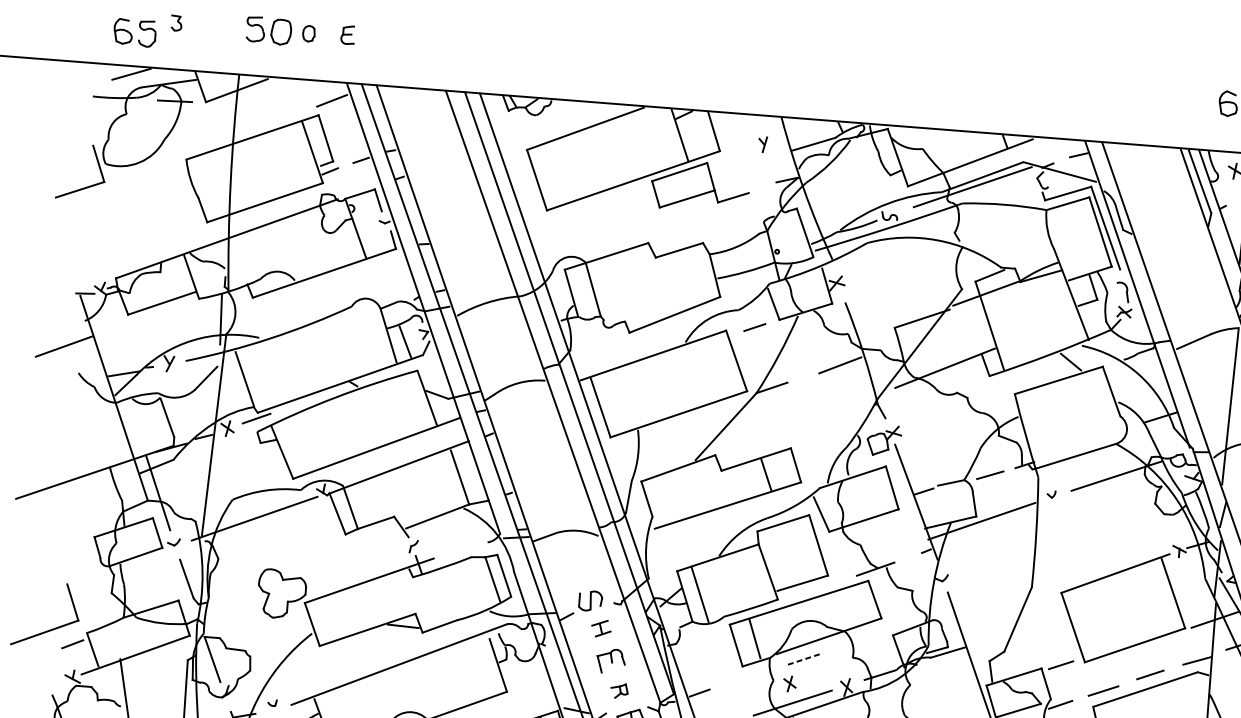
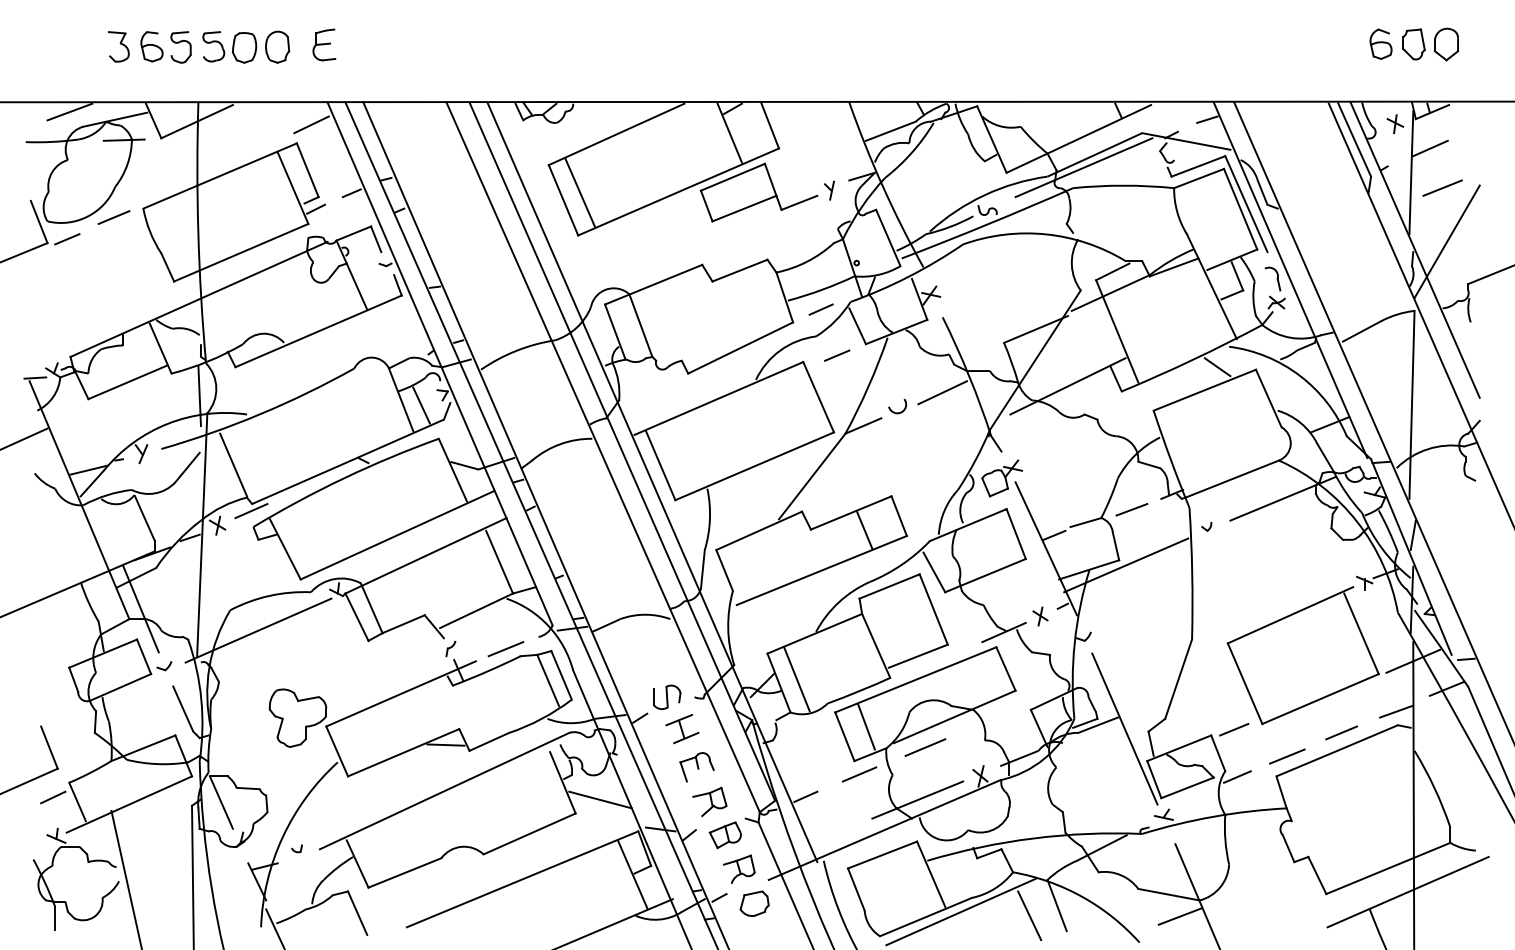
part: (176, 22) -> (118, 46), size x1.67
part: (134, 32) -> (165, 47), moved
part: (308, 33) -> (277, 46), size x1.67
part: (348, 34) -> (324, 44), size x1.43
part: (762, 144) -> (829, 190), moved
line: (160, 165) -> (113, 217), added
line: (550, 174) -> (579, 192), added
line: (121, 180) -> (67, 239), added
line: (743, 288) -> (820, 309), added
arc: (798, 377) -> (894, 411), added
line: (459, 550) -> (505, 649), added
part: (601, 628) -> (682, 729), size x1.43
line: (801, 659) -> (924, 747), dashed -> solid
line: (745, 677) -> (859, 774), added
line: (528, 681) -> (600, 799), added
part: (789, 683) -> (1040, 616), moved
part: (619, 690) -> (709, 801), size x1.67

